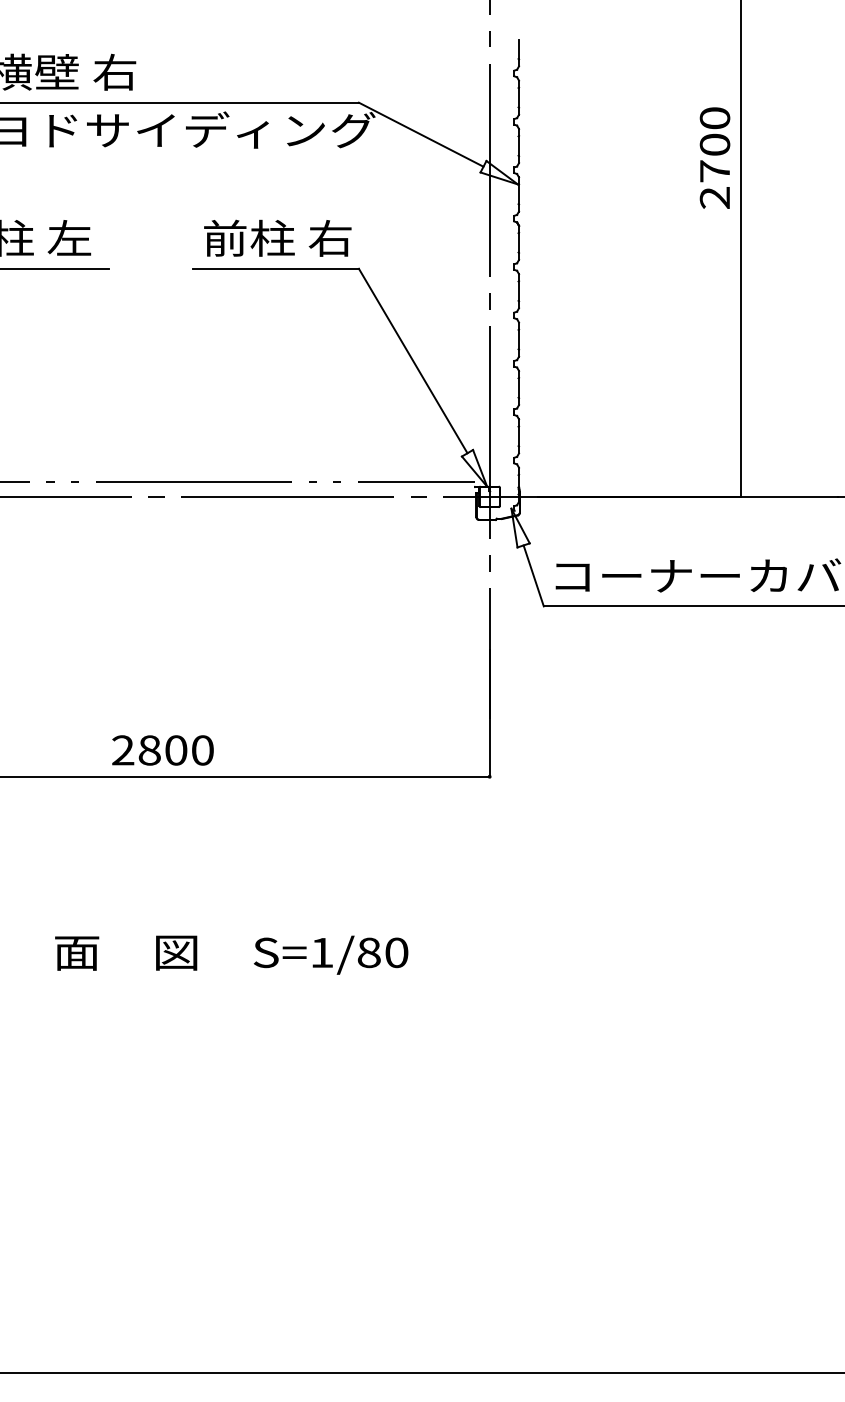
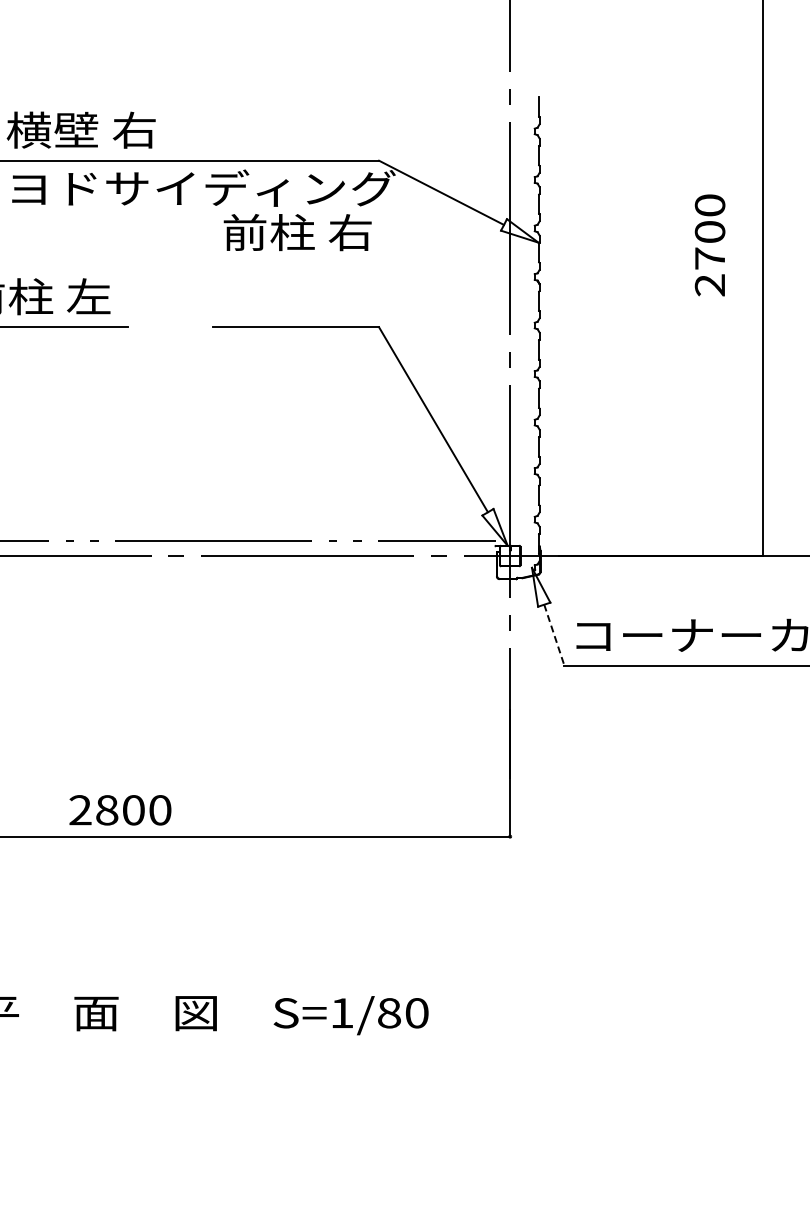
text: (714, 157) -> (709, 244), moved
text: (277, 237) -> (297, 231), moved
line: (533, 576) -> (554, 635), solid -> dashed
text: (162, 750) -> (119, 810), moved

